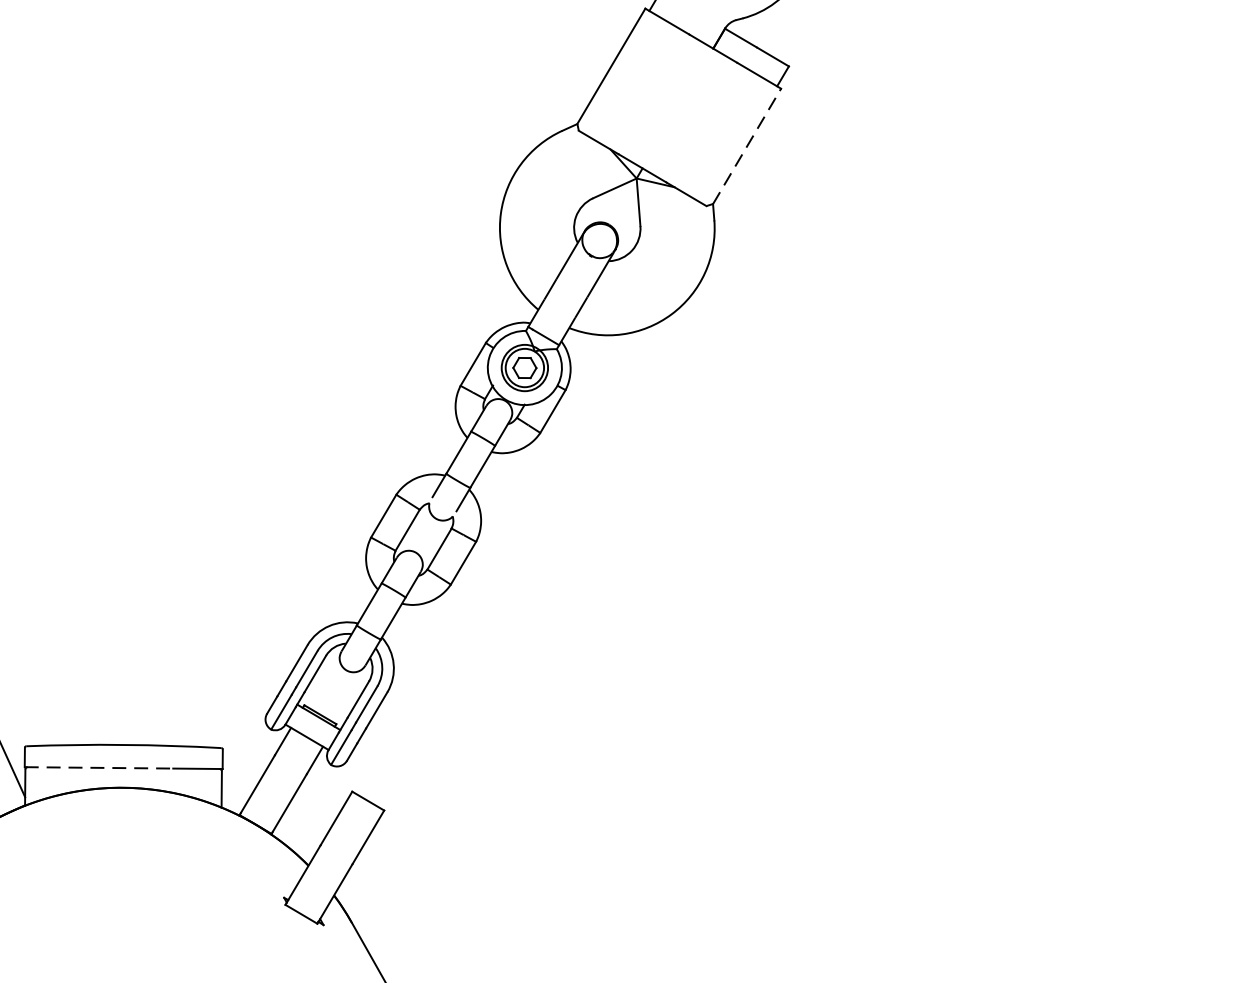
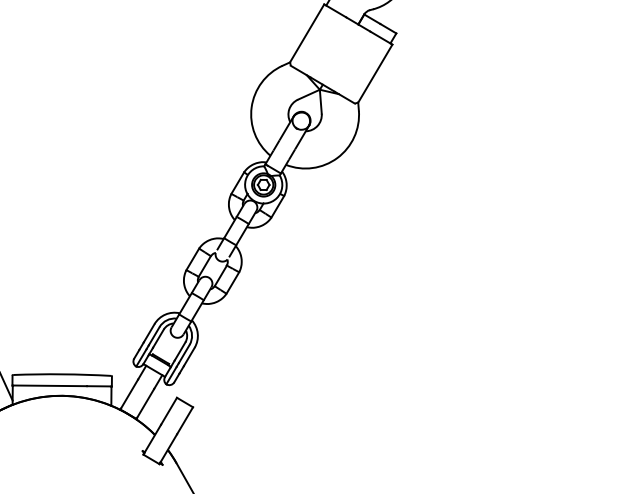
line: (747, 146) -> (375, 73), dashed -> solid
line: (100, 767) -> (50, 385), dashed -> solid

